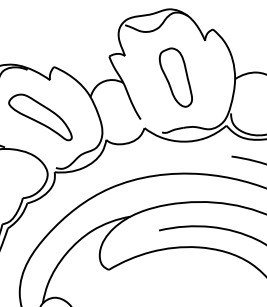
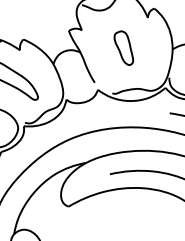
part: (175, 77) -> (123, 48), size x0.7

